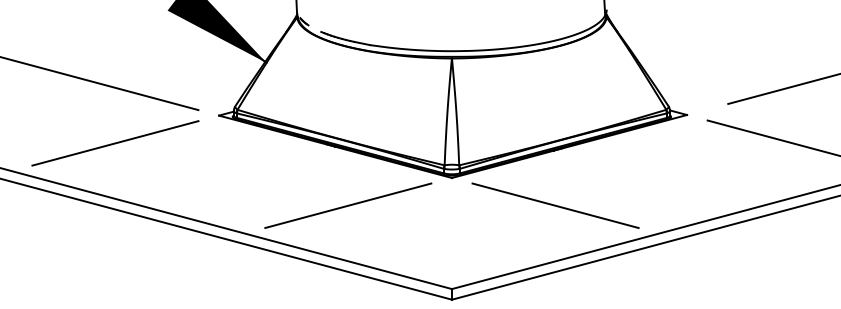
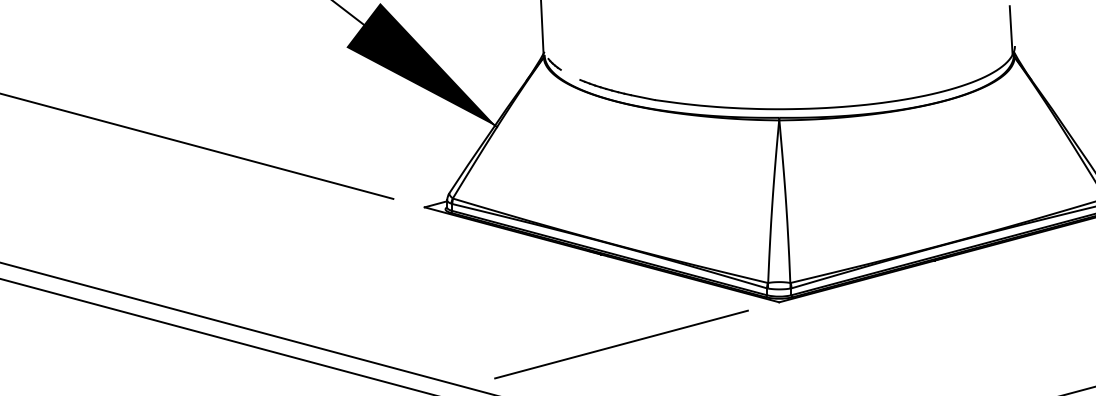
line: (115, 143) -> (267, 249), removed
line: (555, 205) -> (936, 344), removed

